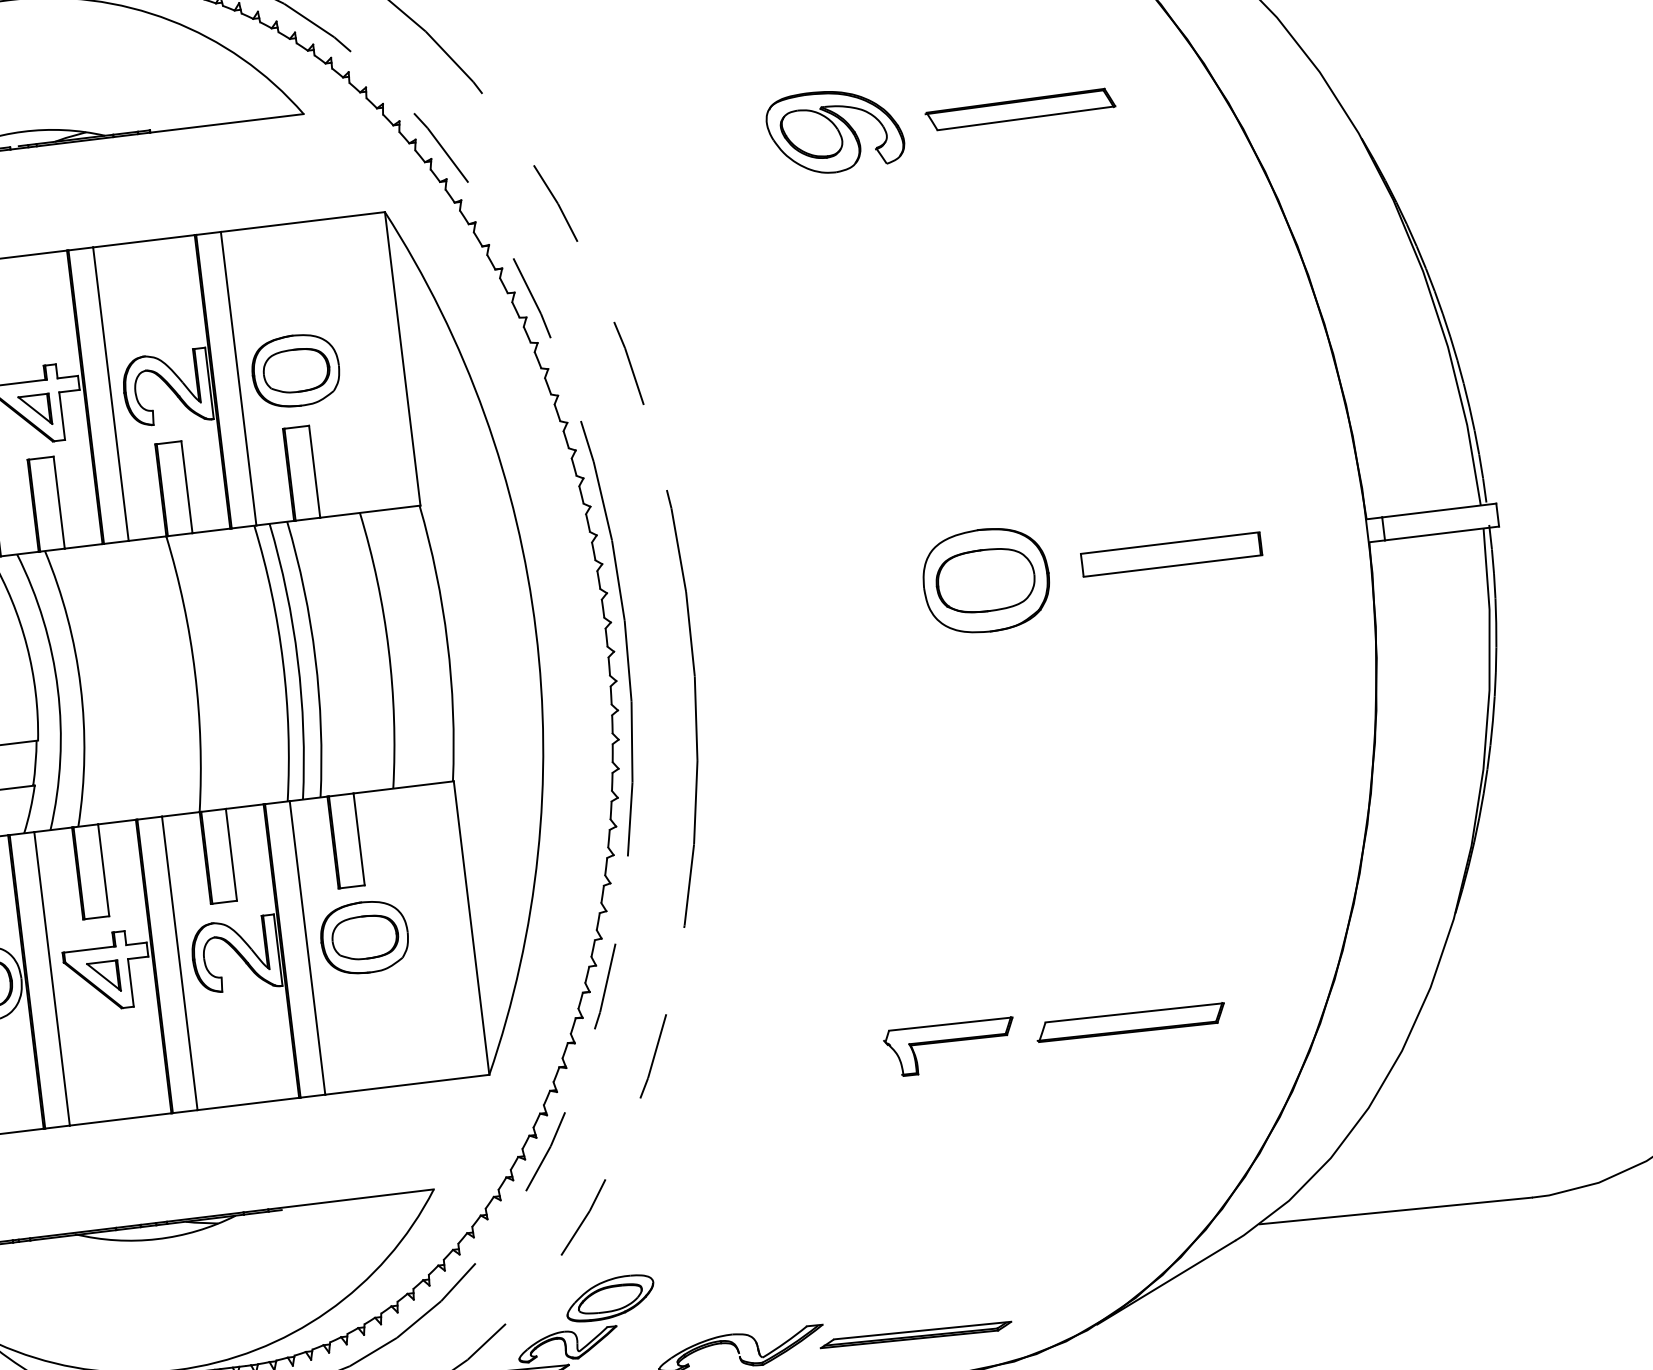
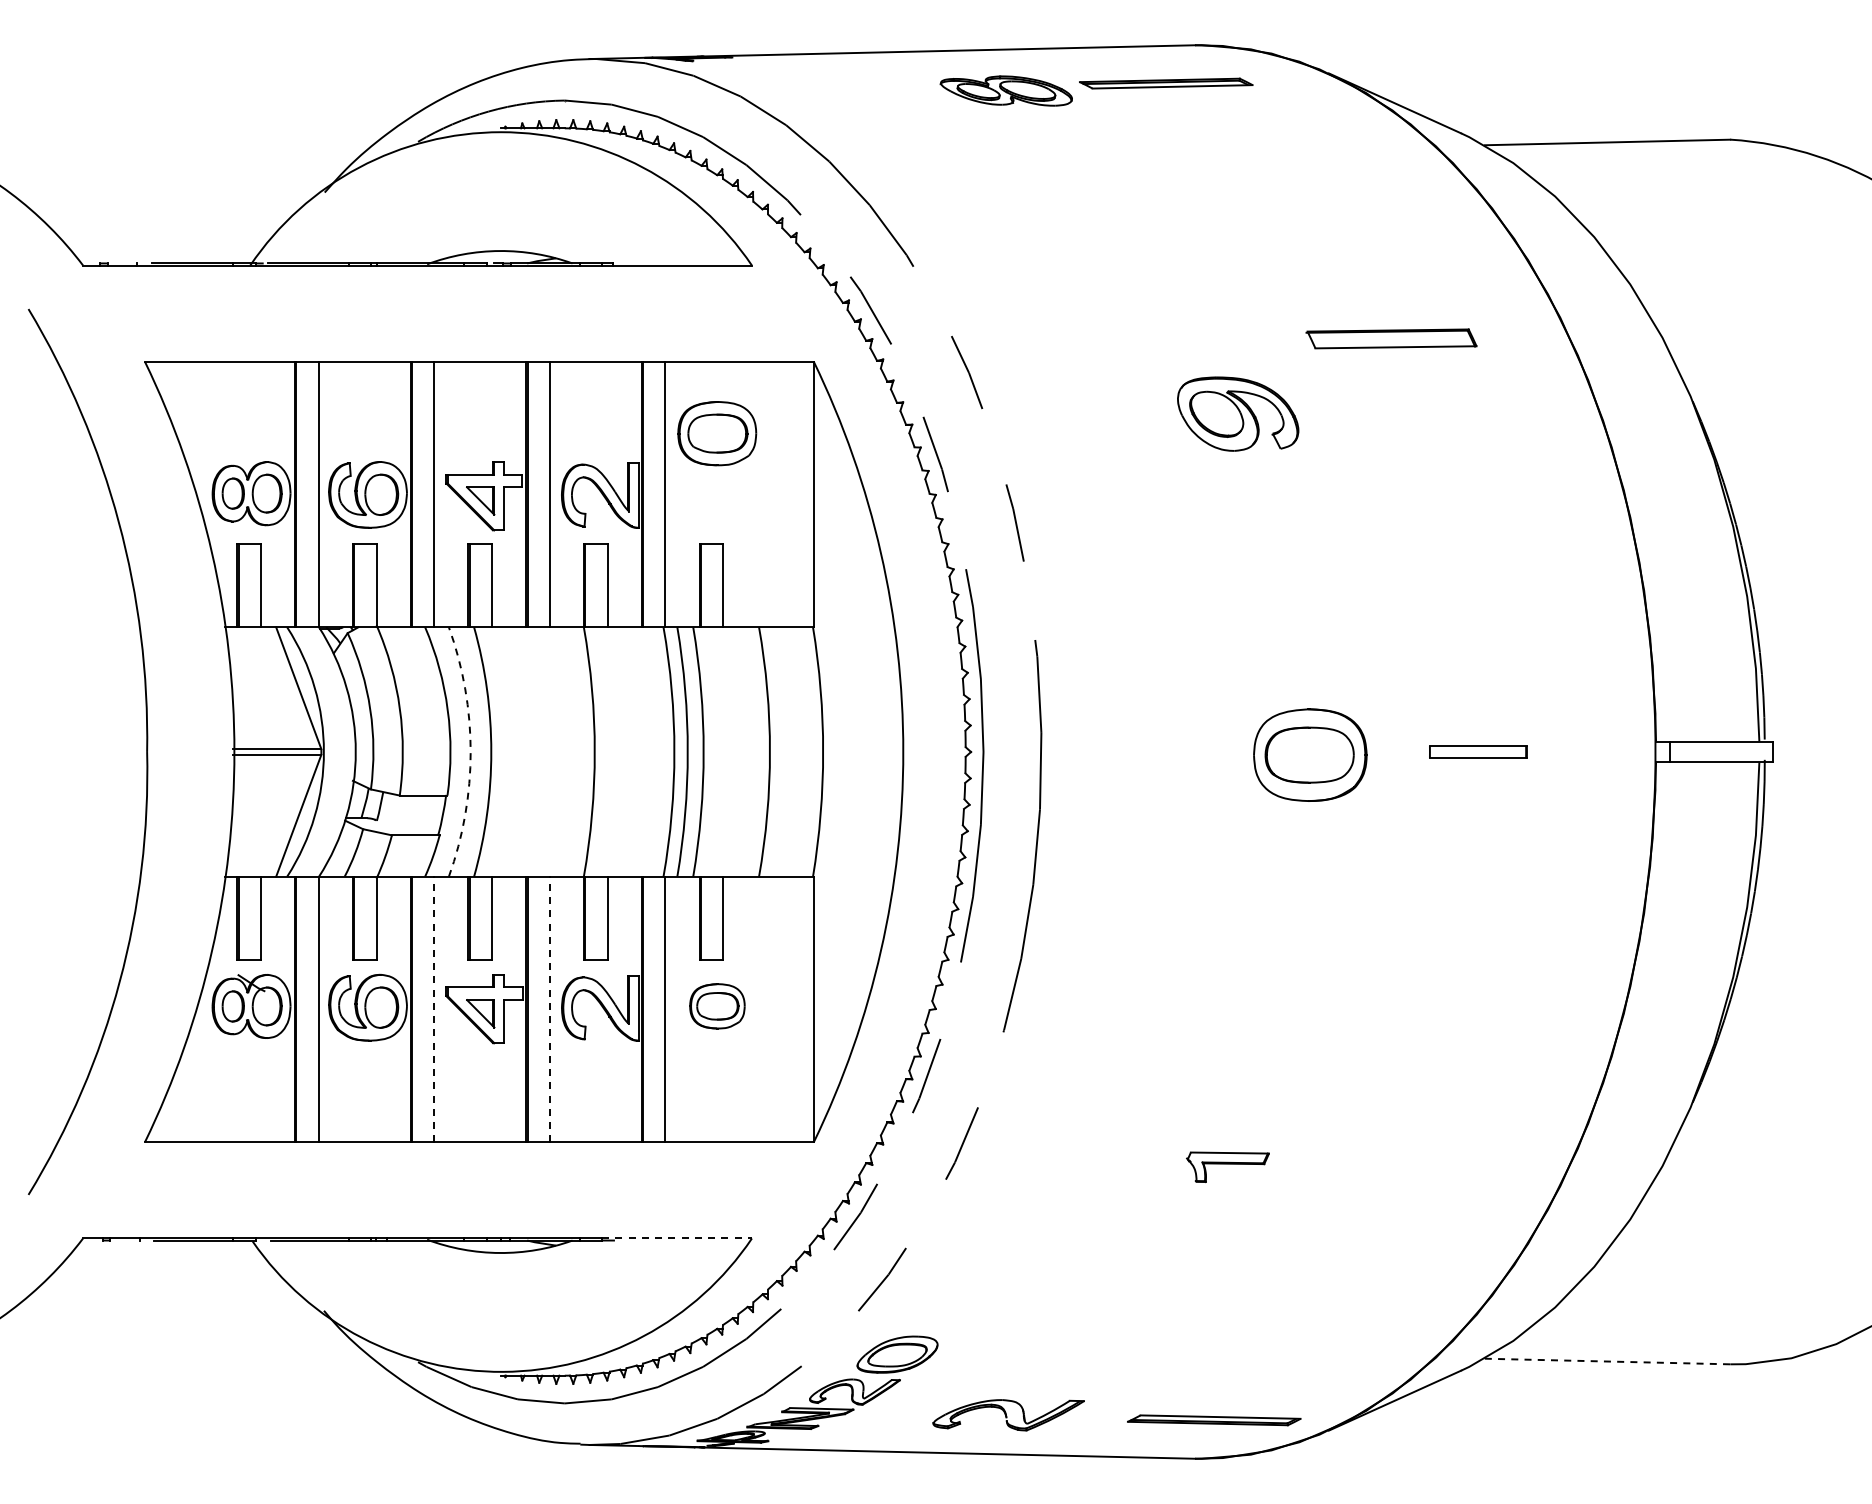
part: (835, 130) -> (1238, 413), moved
part: (296, 370) -> (717, 433), moved
part: (1171, 554) -> (1478, 751), size x0.6
arc: (57, 689) -> (470, 752), solid -> dashed
part: (364, 936) -> (717, 1005), size x0.7
line: (179, 963) -> (549, 1009), solid -> dashed
line: (52, 978) -> (434, 1009), solid -> dashed
part: (1130, 1022) -> (1391, 1164), removed
part: (949, 1047) -> (1227, 1167), size x0.7
line: (351, 1199) -> (677, 1238), solid -> dashed
line: (1395, 1210) -> (1607, 1361), solid -> dashed
part: (916, 1335) -> (1214, 1420), moved

